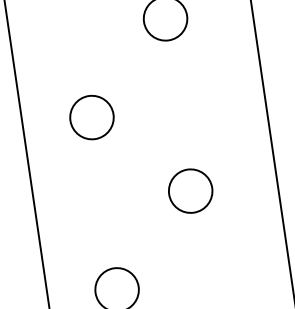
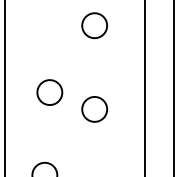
circle: (91, 117) -> (49, 92), moved
circle: (190, 191) -> (94, 109), moved

